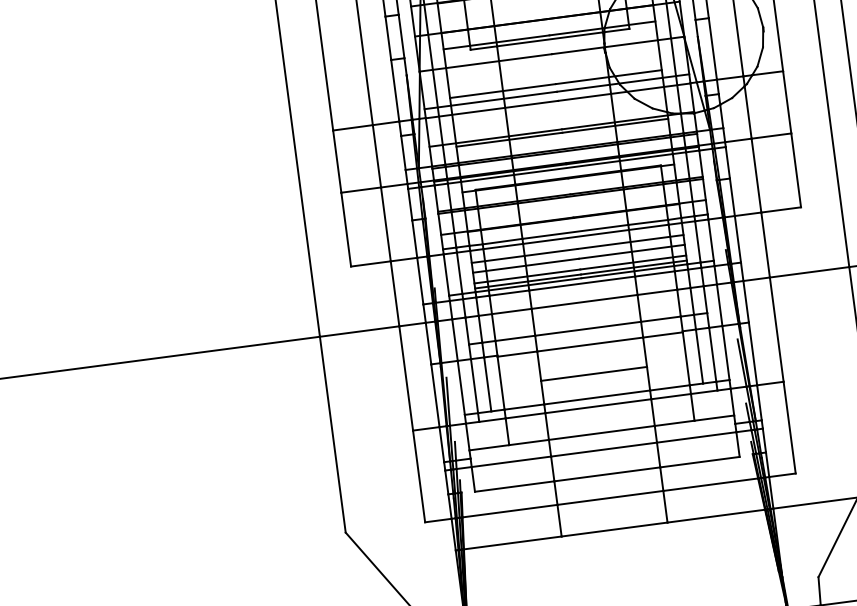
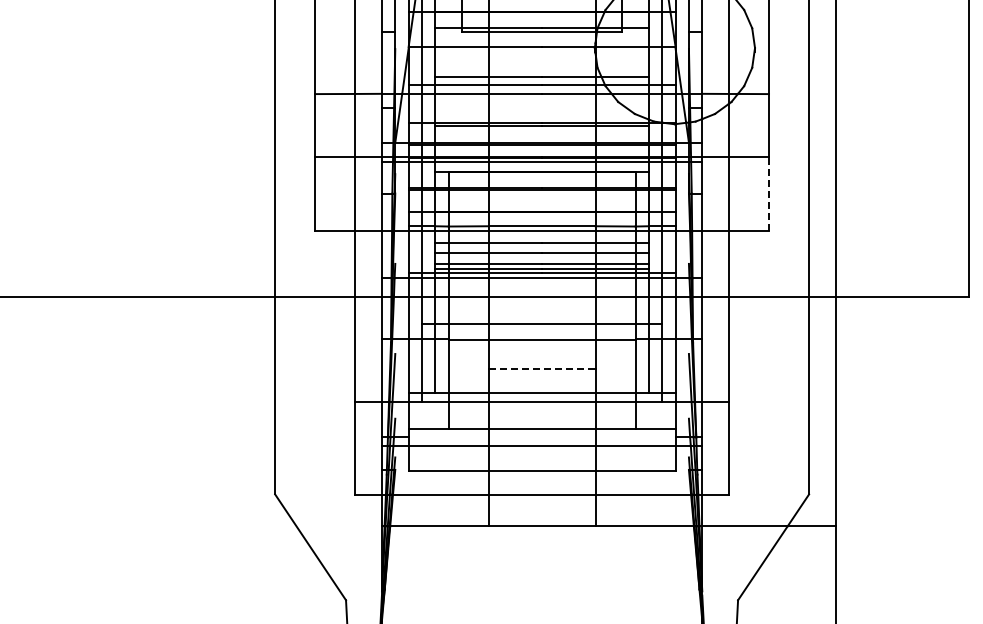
line: (796, 169) -> (769, 193), solid -> dashed
line: (594, 373) -> (542, 369), solid -> dashed

